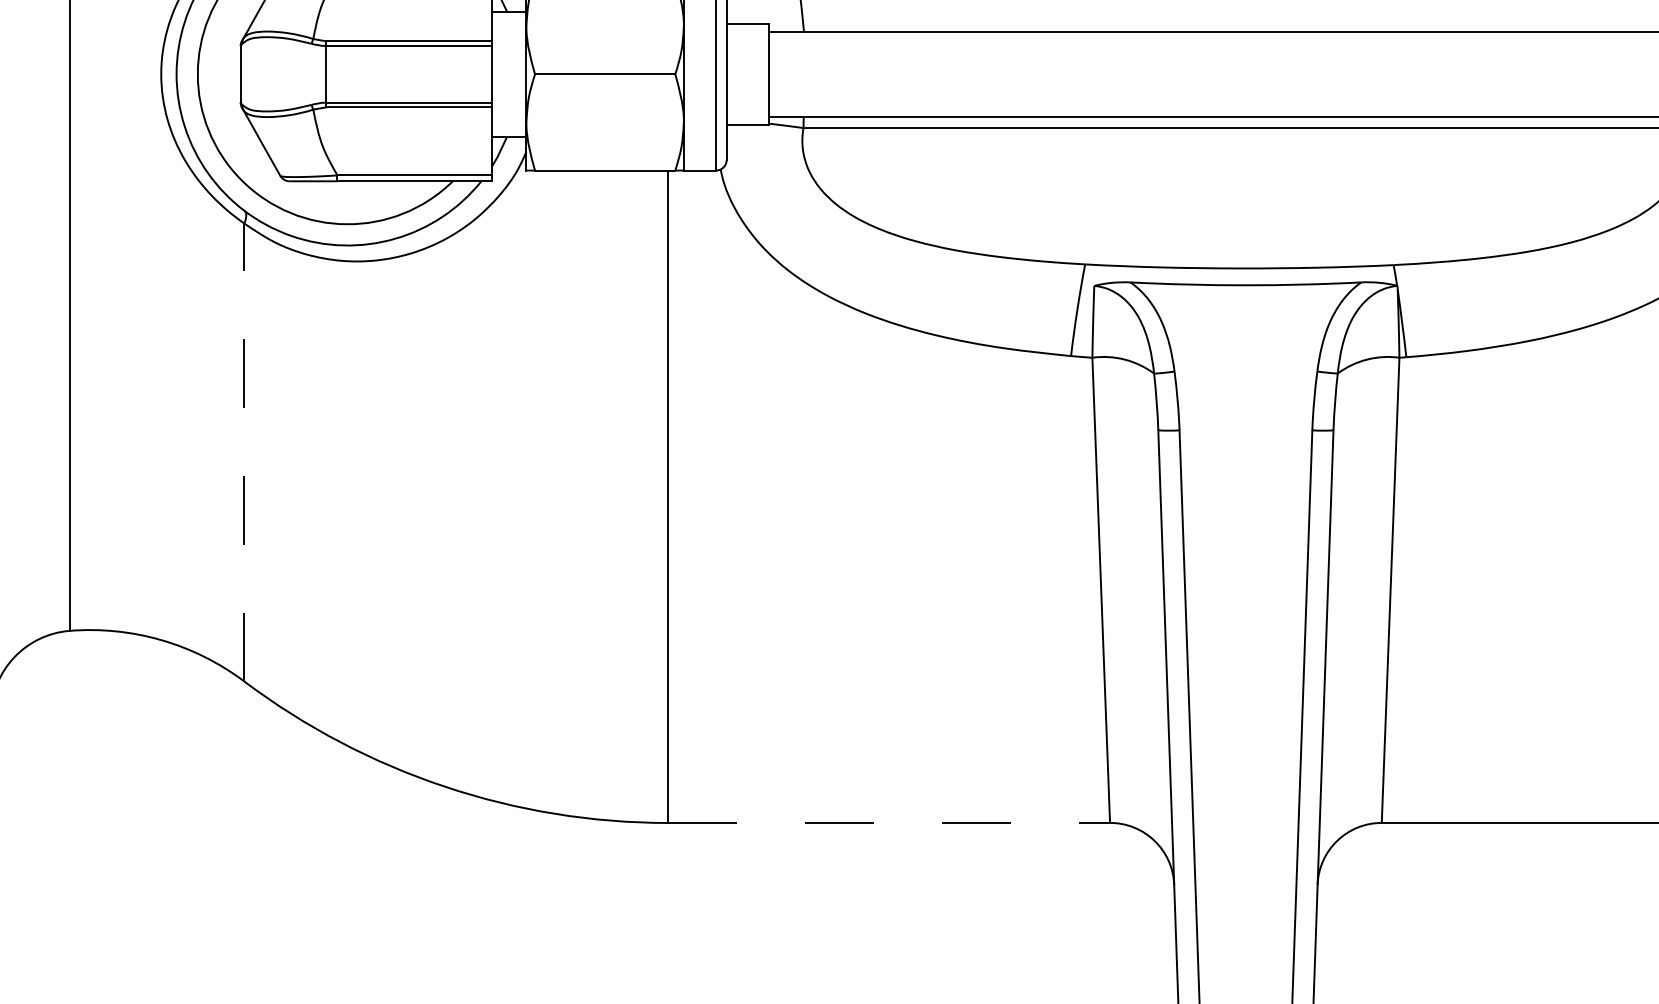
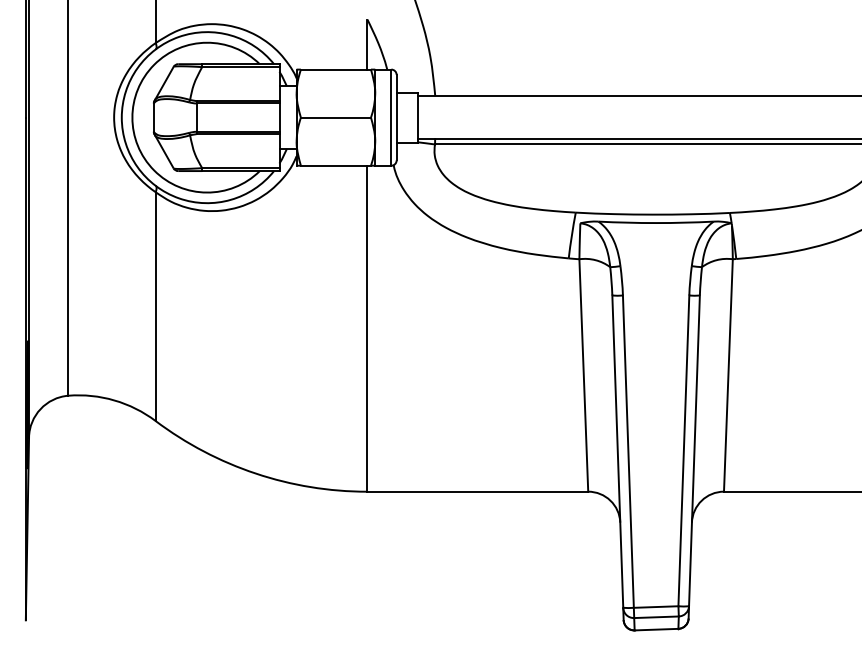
line: (244, 452) -> (155, 306), dashed -> solid
line: (890, 822) -> (478, 491), dashed -> solid

